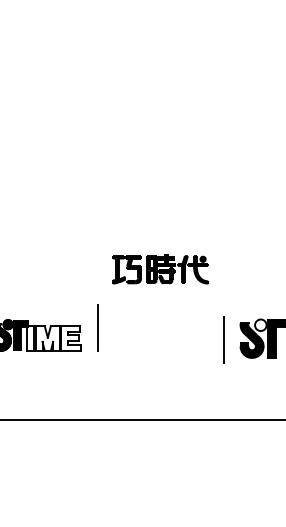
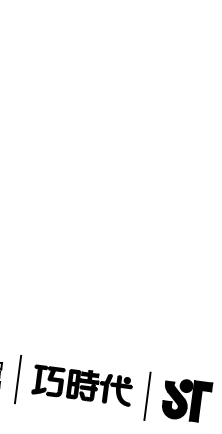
part: (160, 269) -> (82, 385), moved
fill: (260, 325) -> (186, 386), added
line: (97, 327) -> (17, 379), moved

